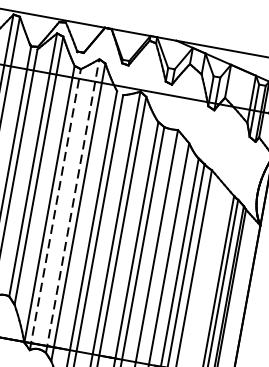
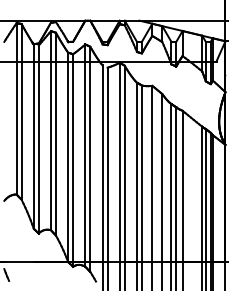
line: (72, 206) -> (85, 155), dashed -> solid
line: (55, 209) -> (73, 160), dashed -> solid

